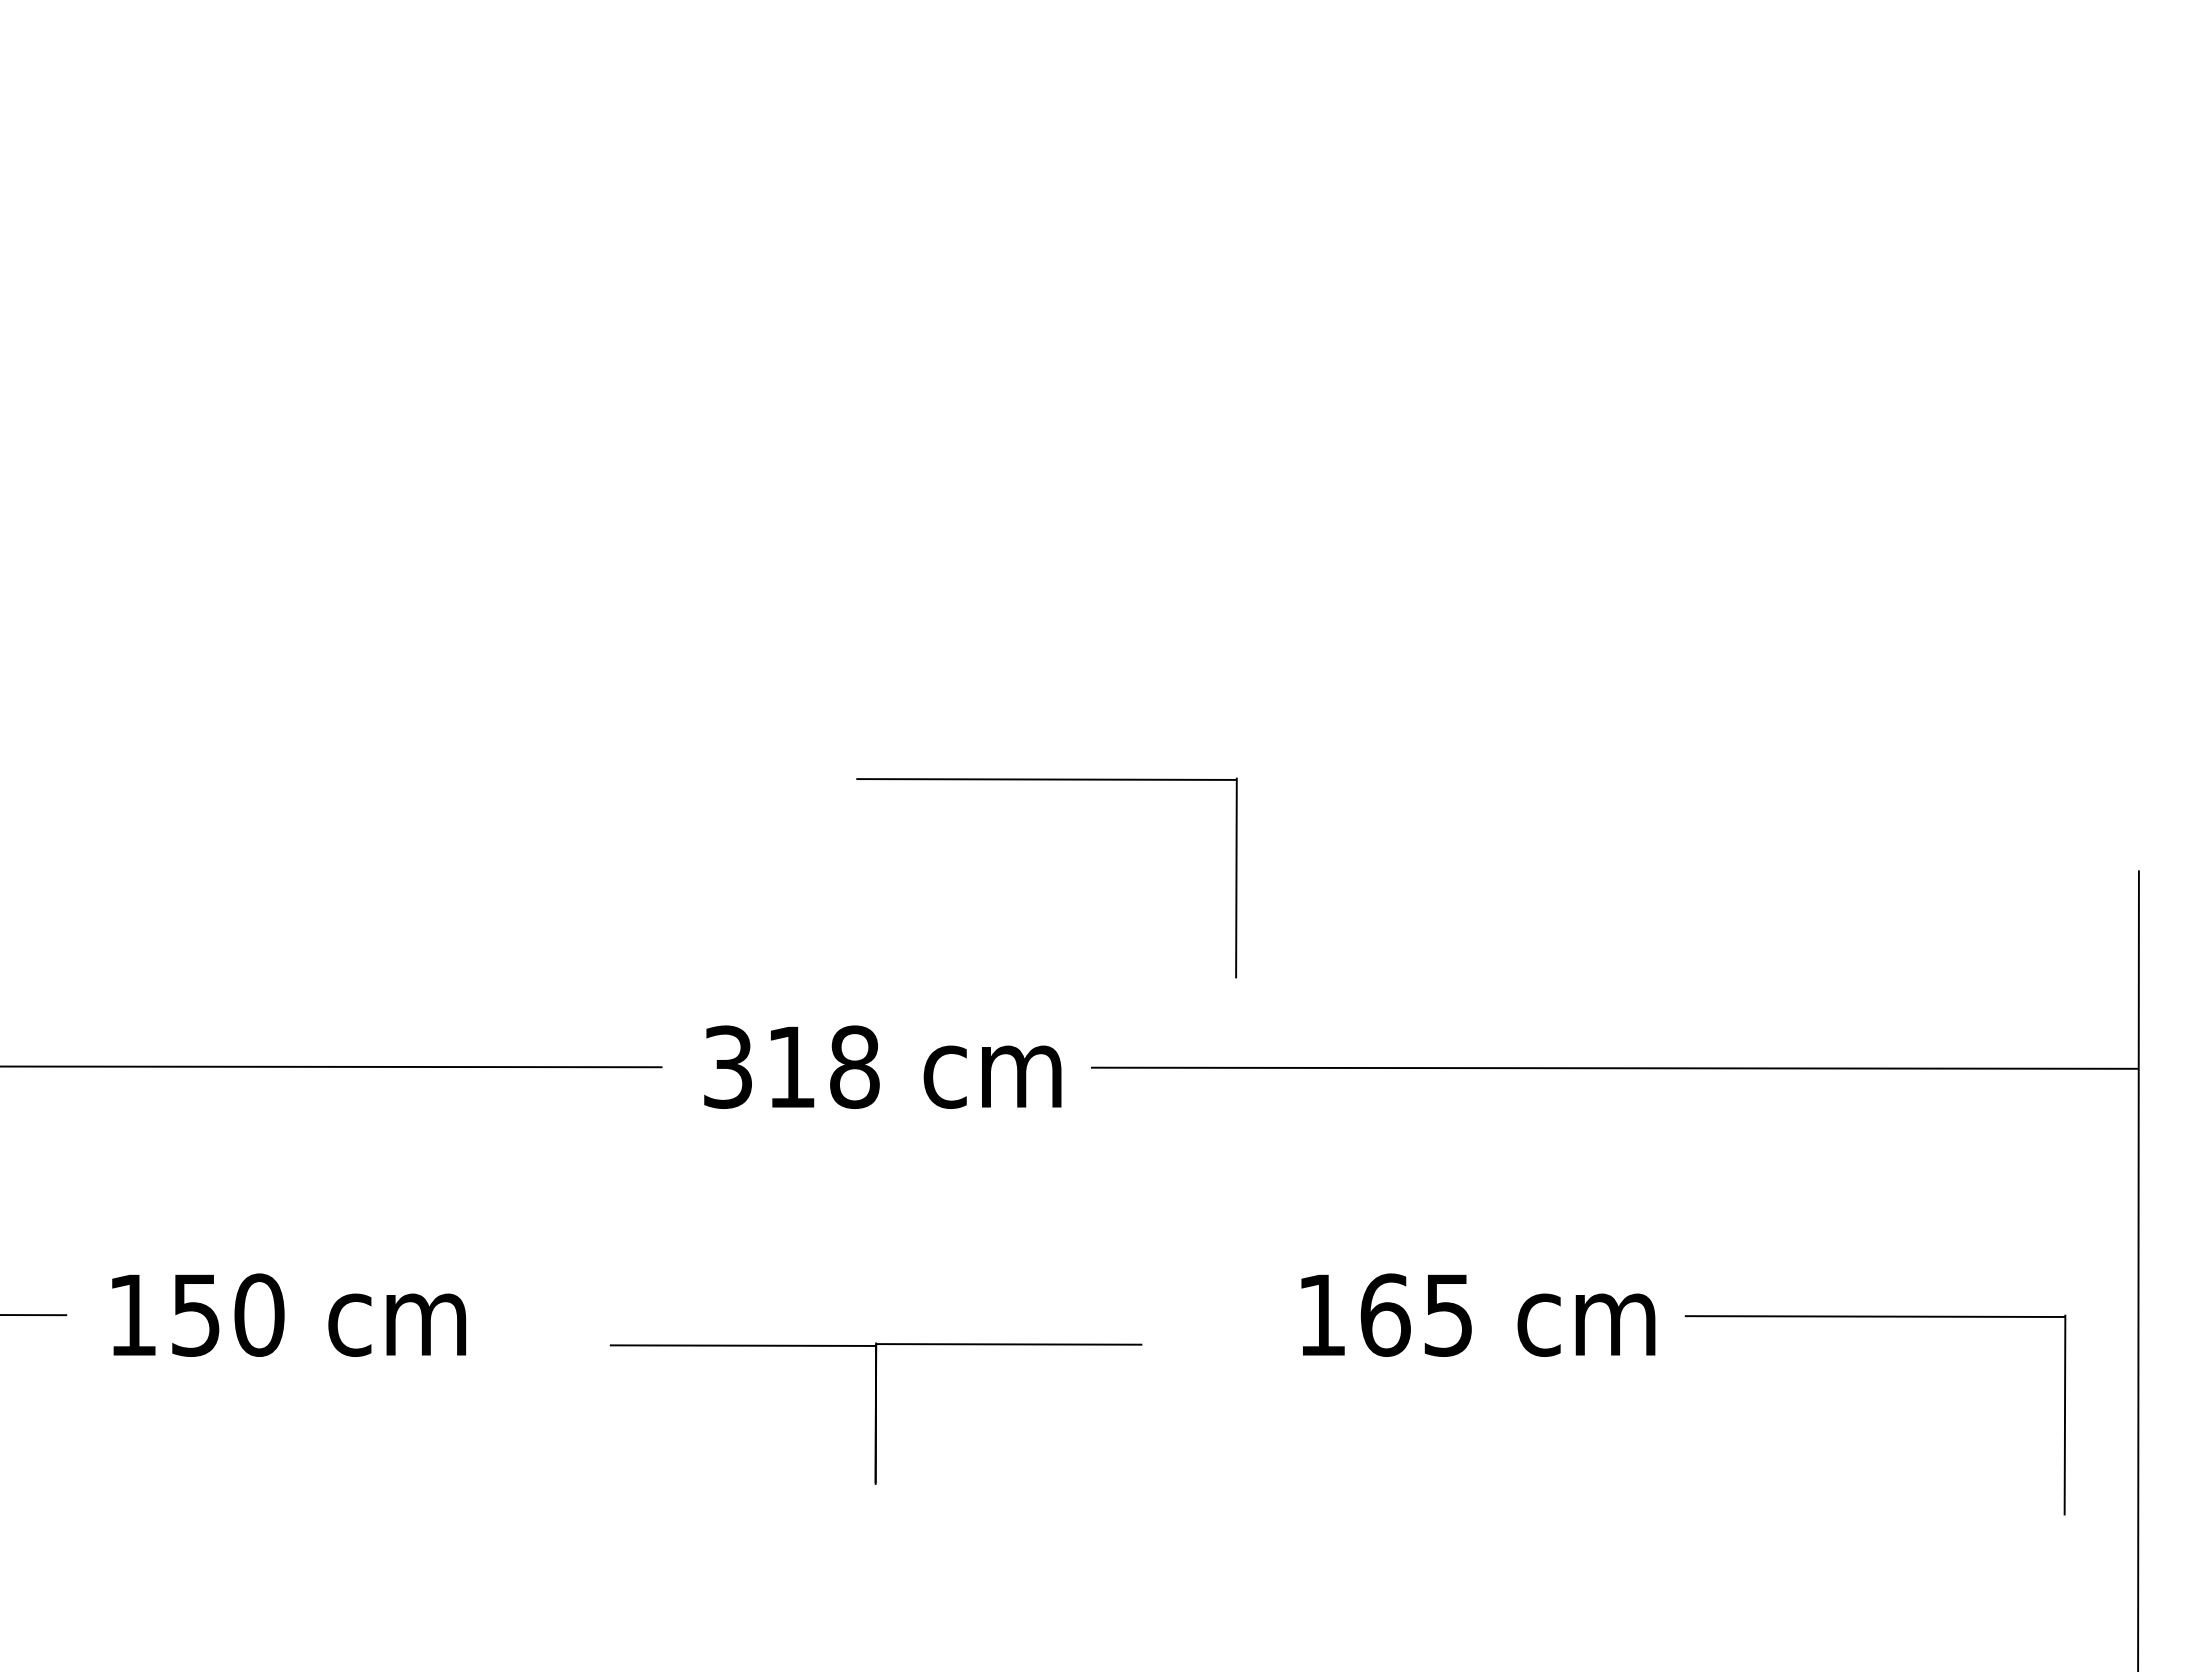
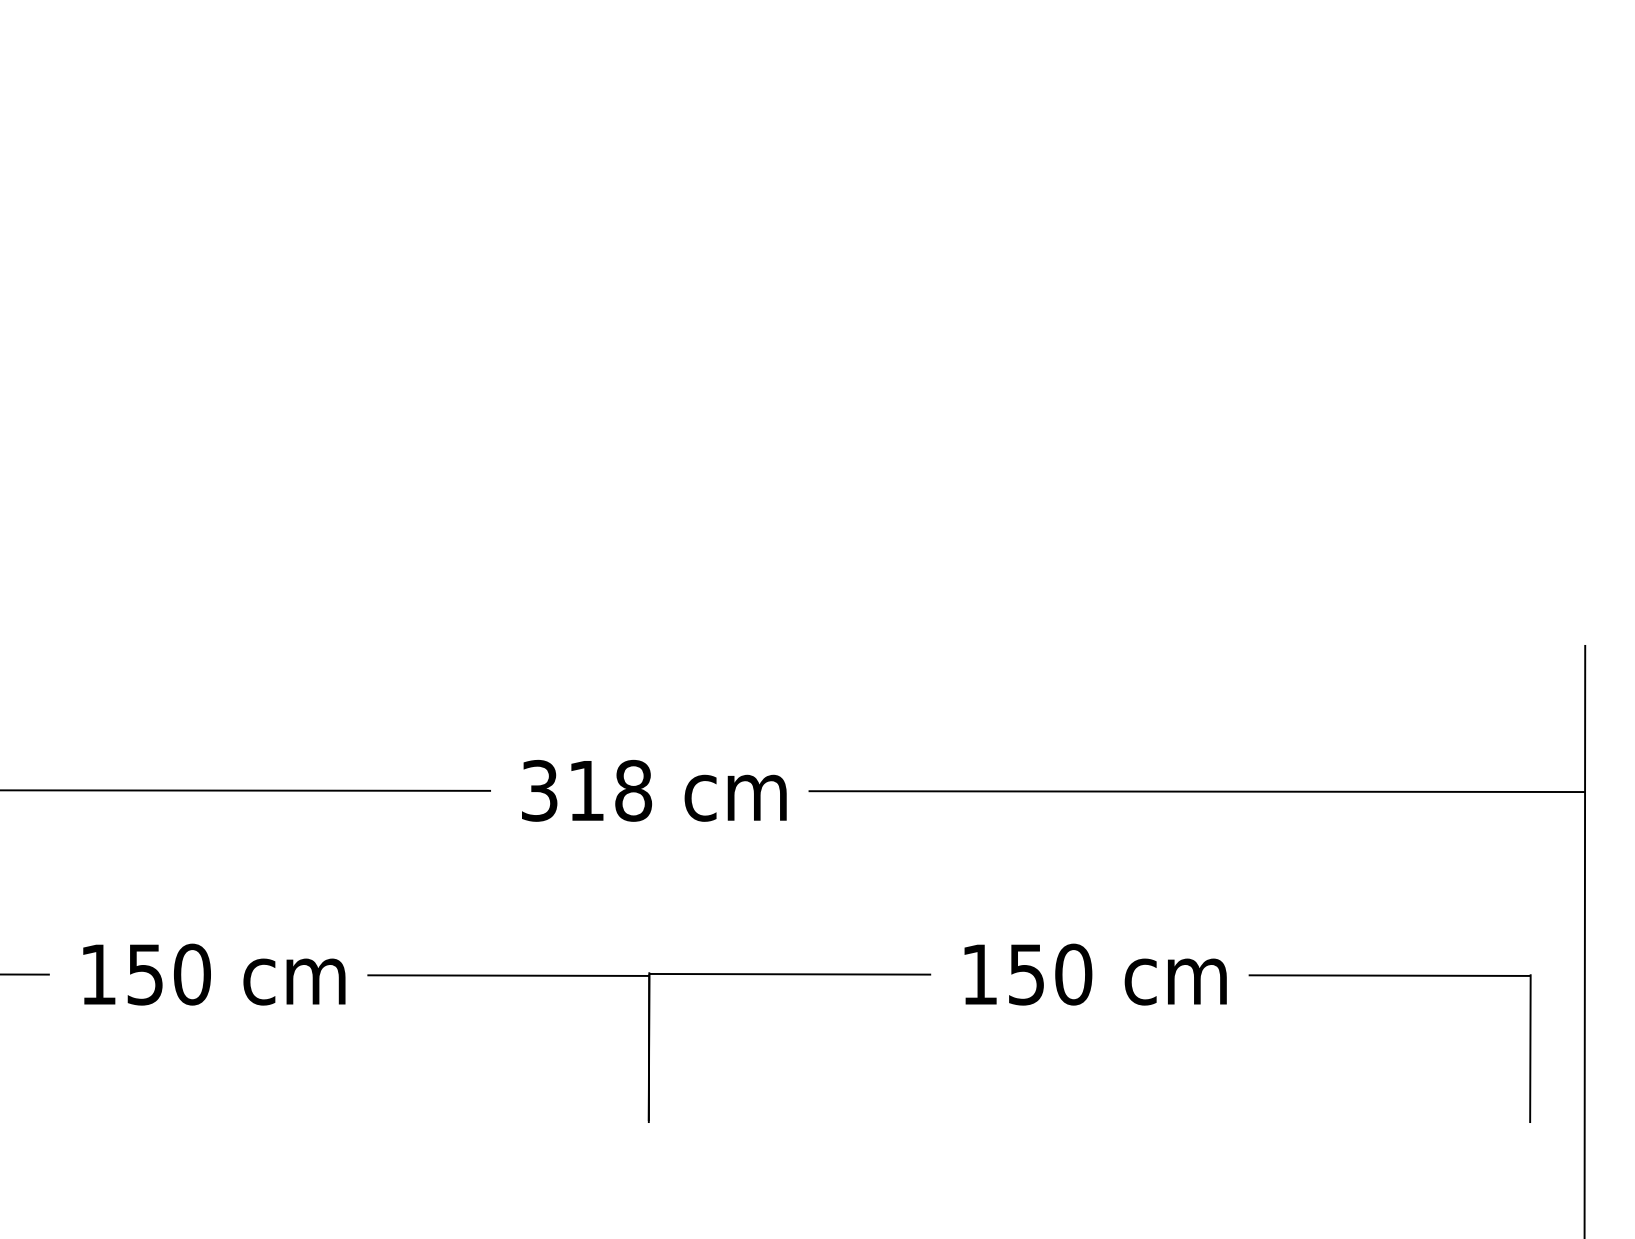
part: (1046, 780) -> (775, 578), removed
text: (1417, 1315) -> (1050, 974), 165 -> 150
part: (876, 1413) -> (649, 1047), size x1.43

